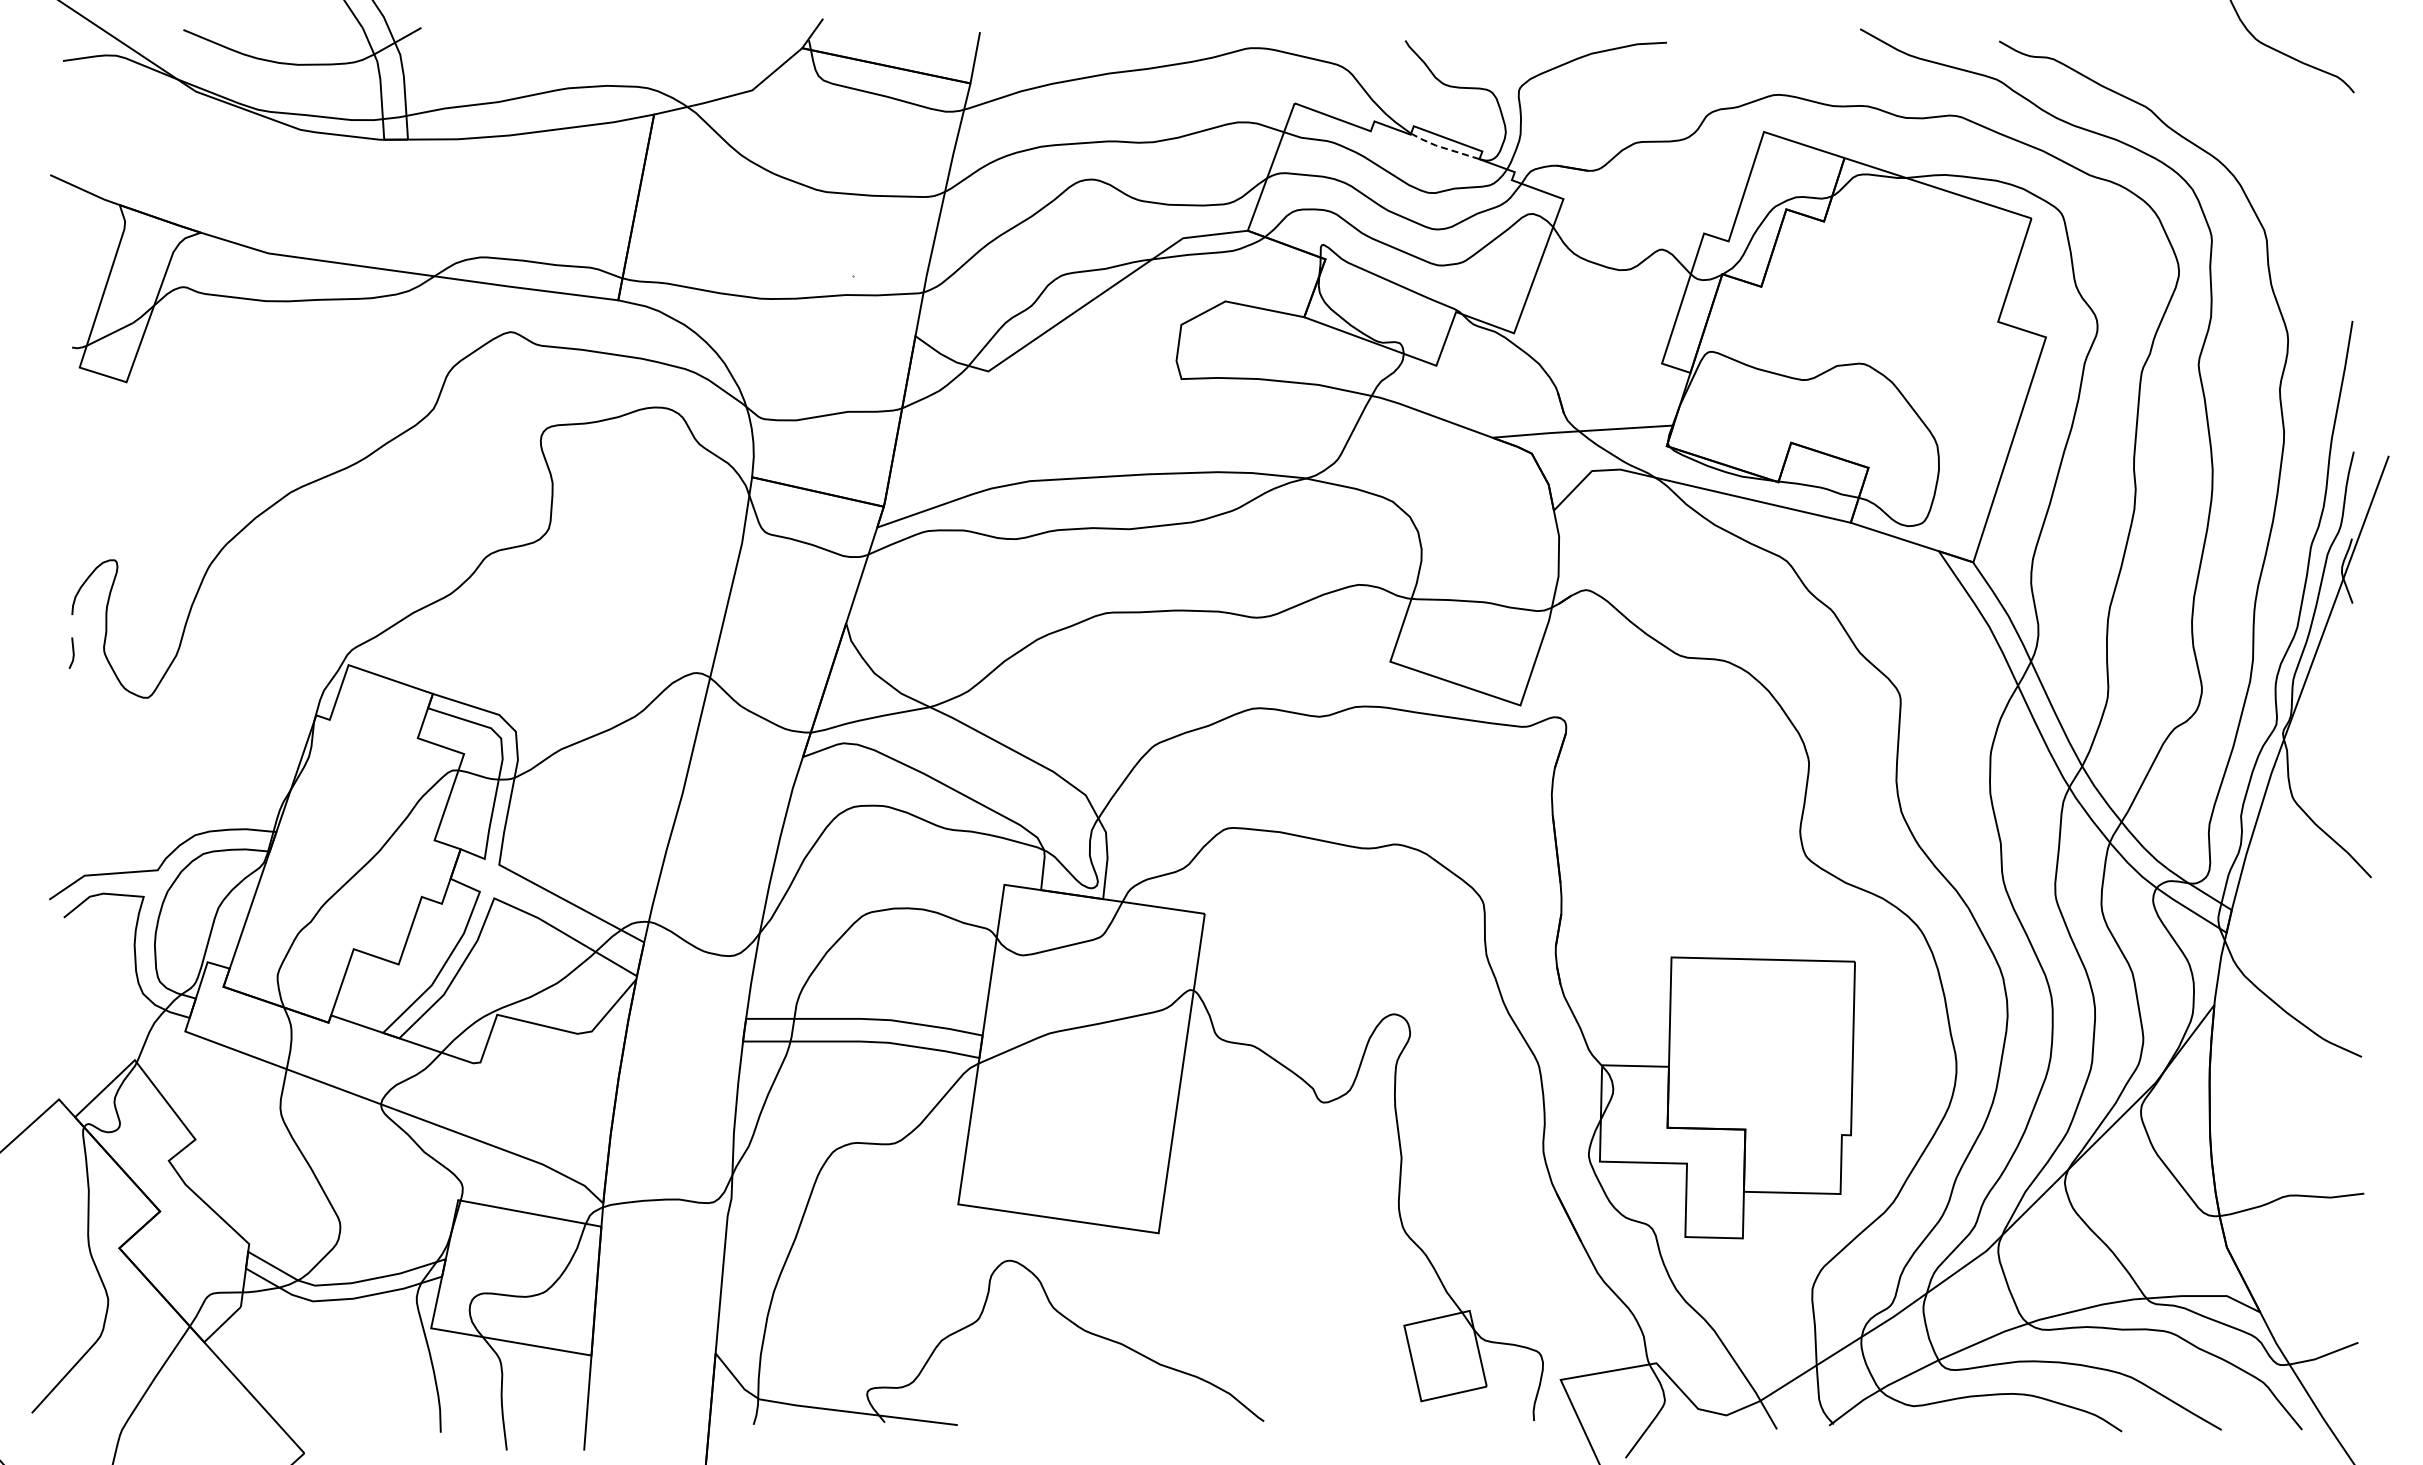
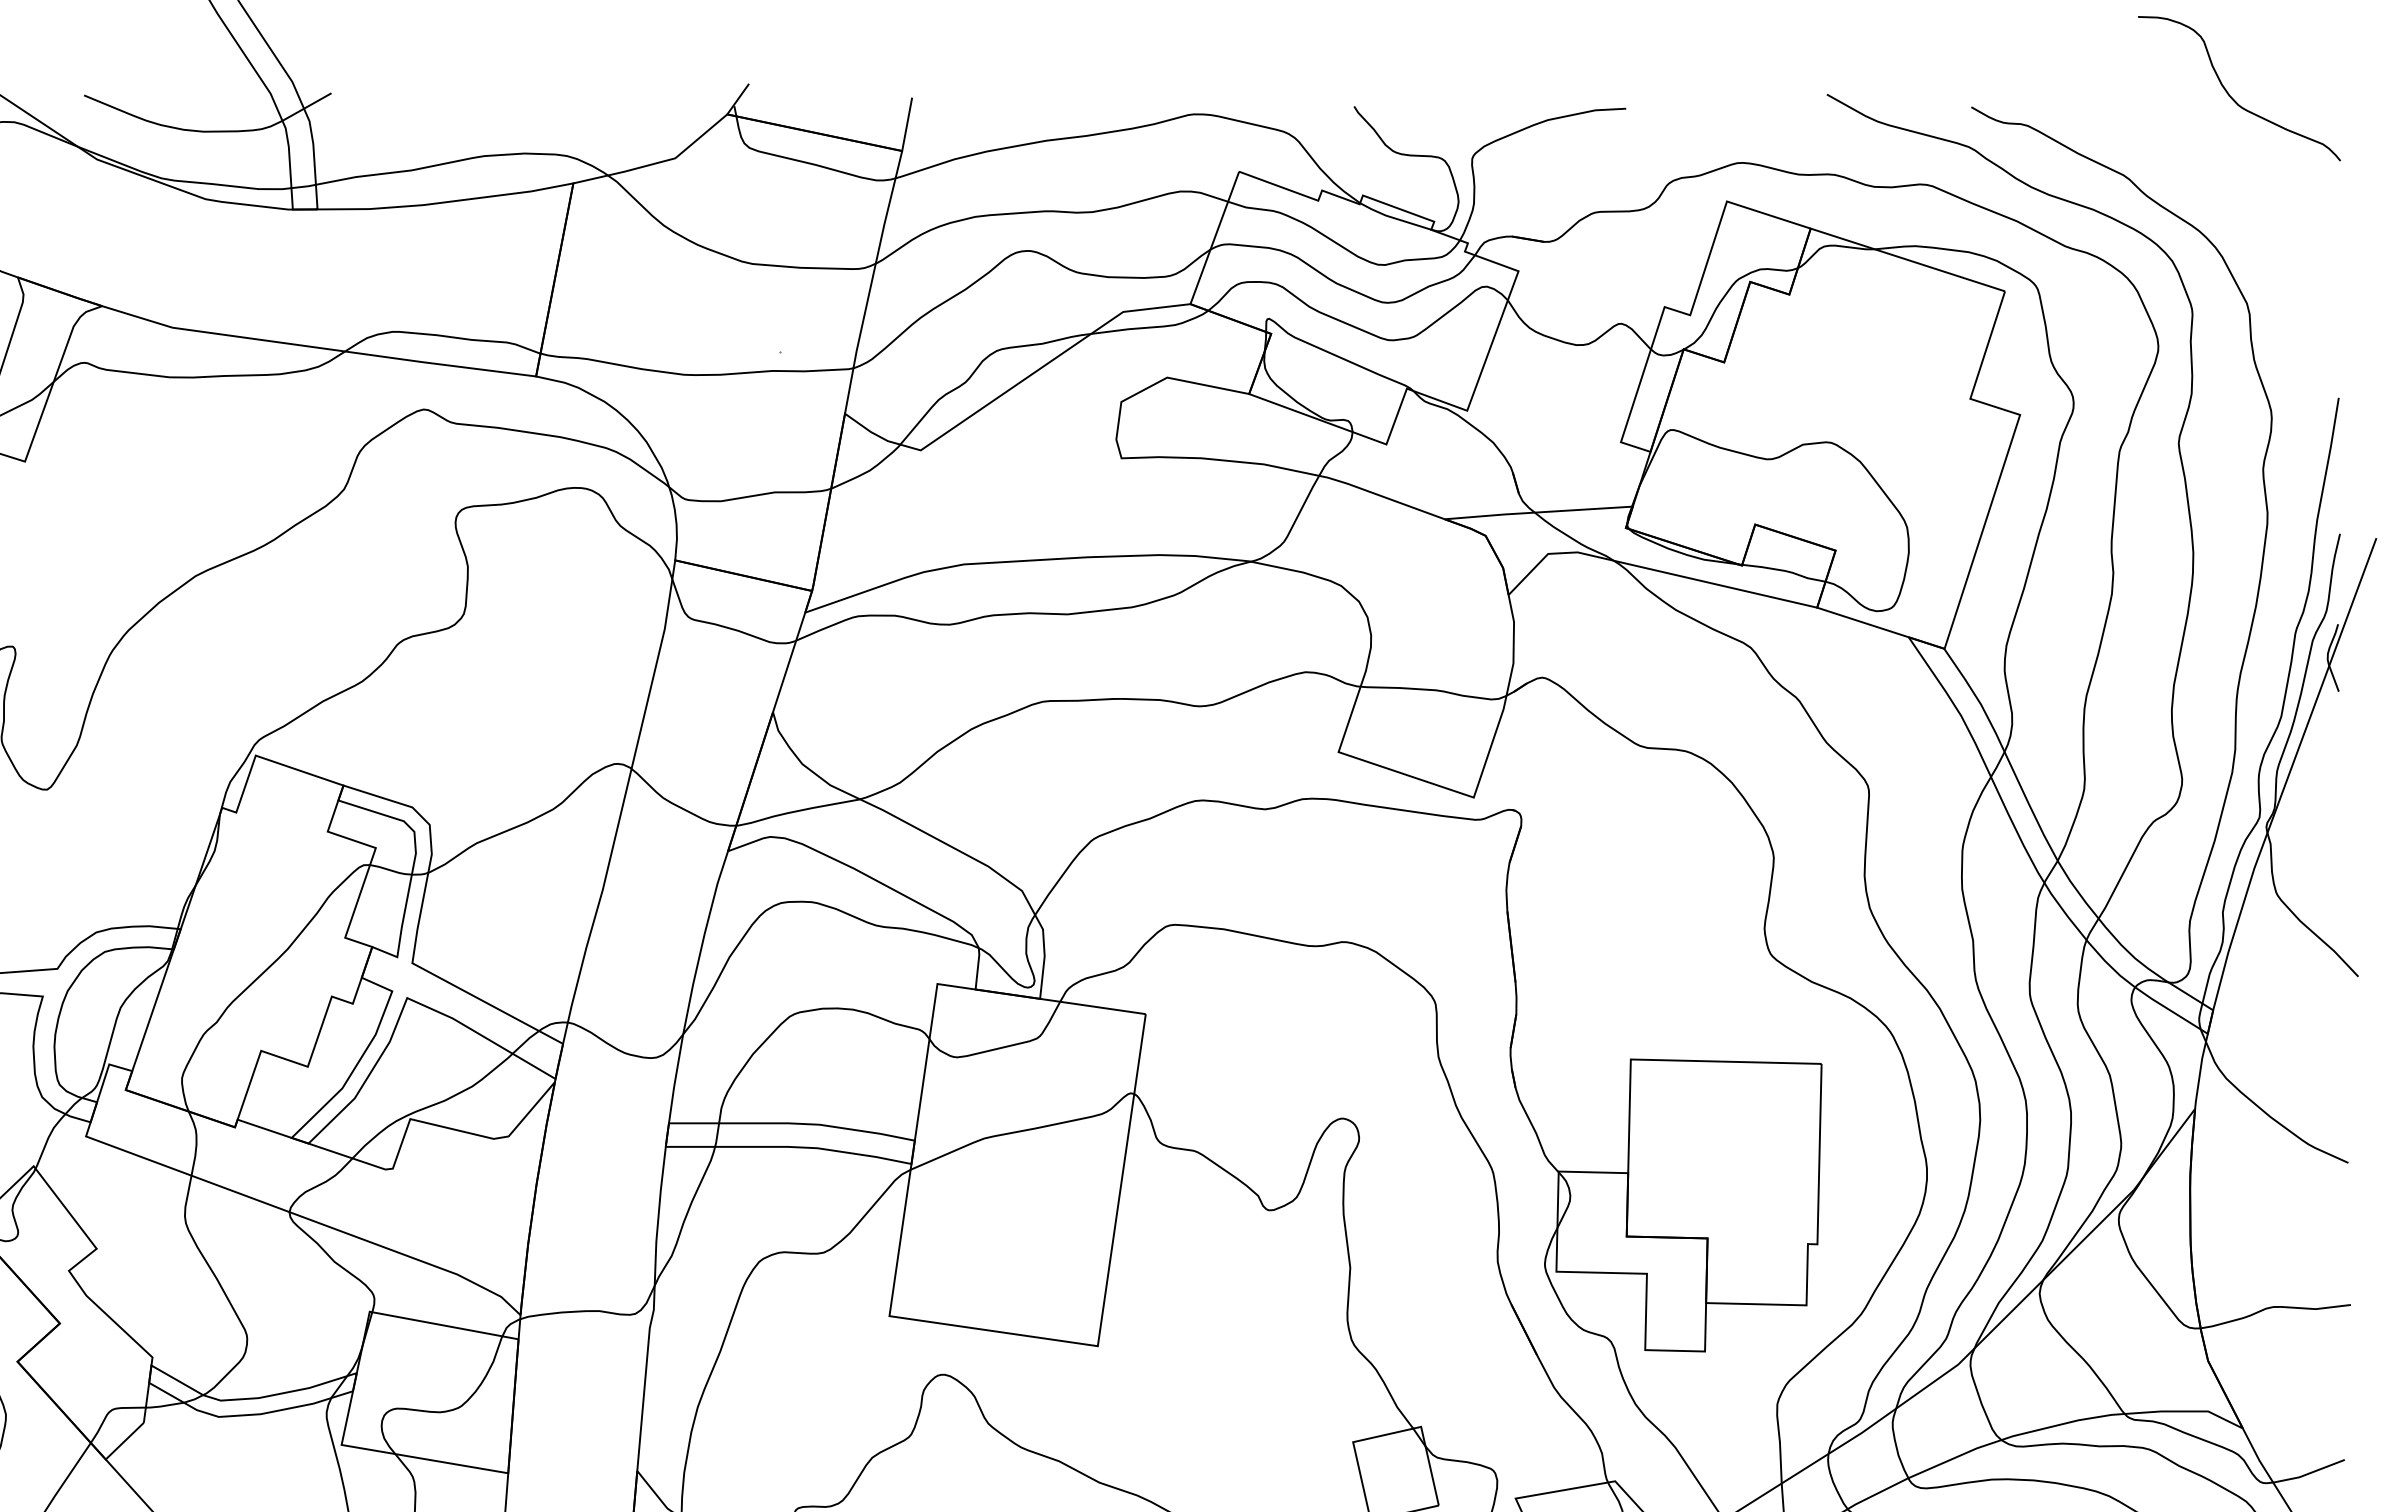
line: (1443, 147) -> (1393, 217), dashed -> solid

